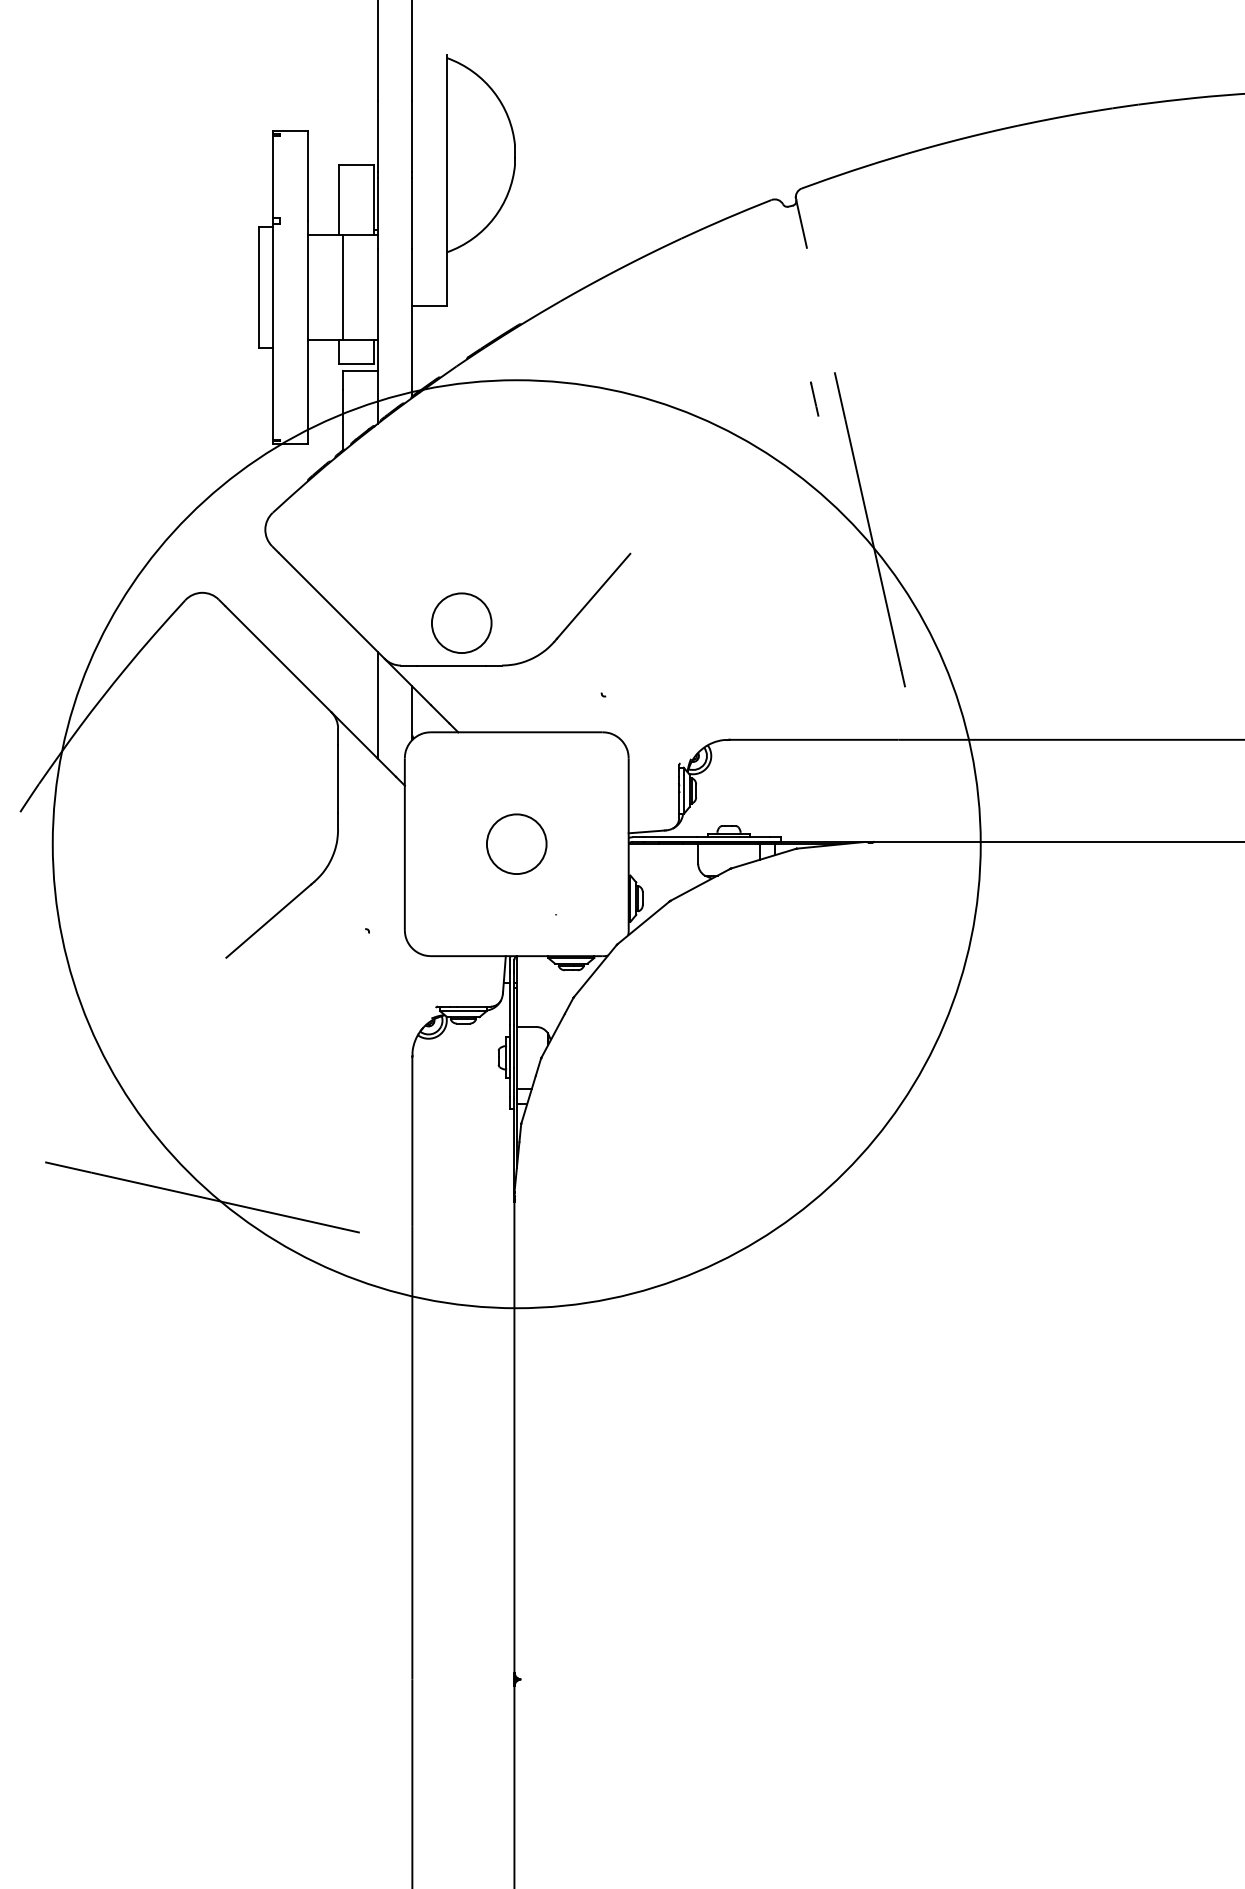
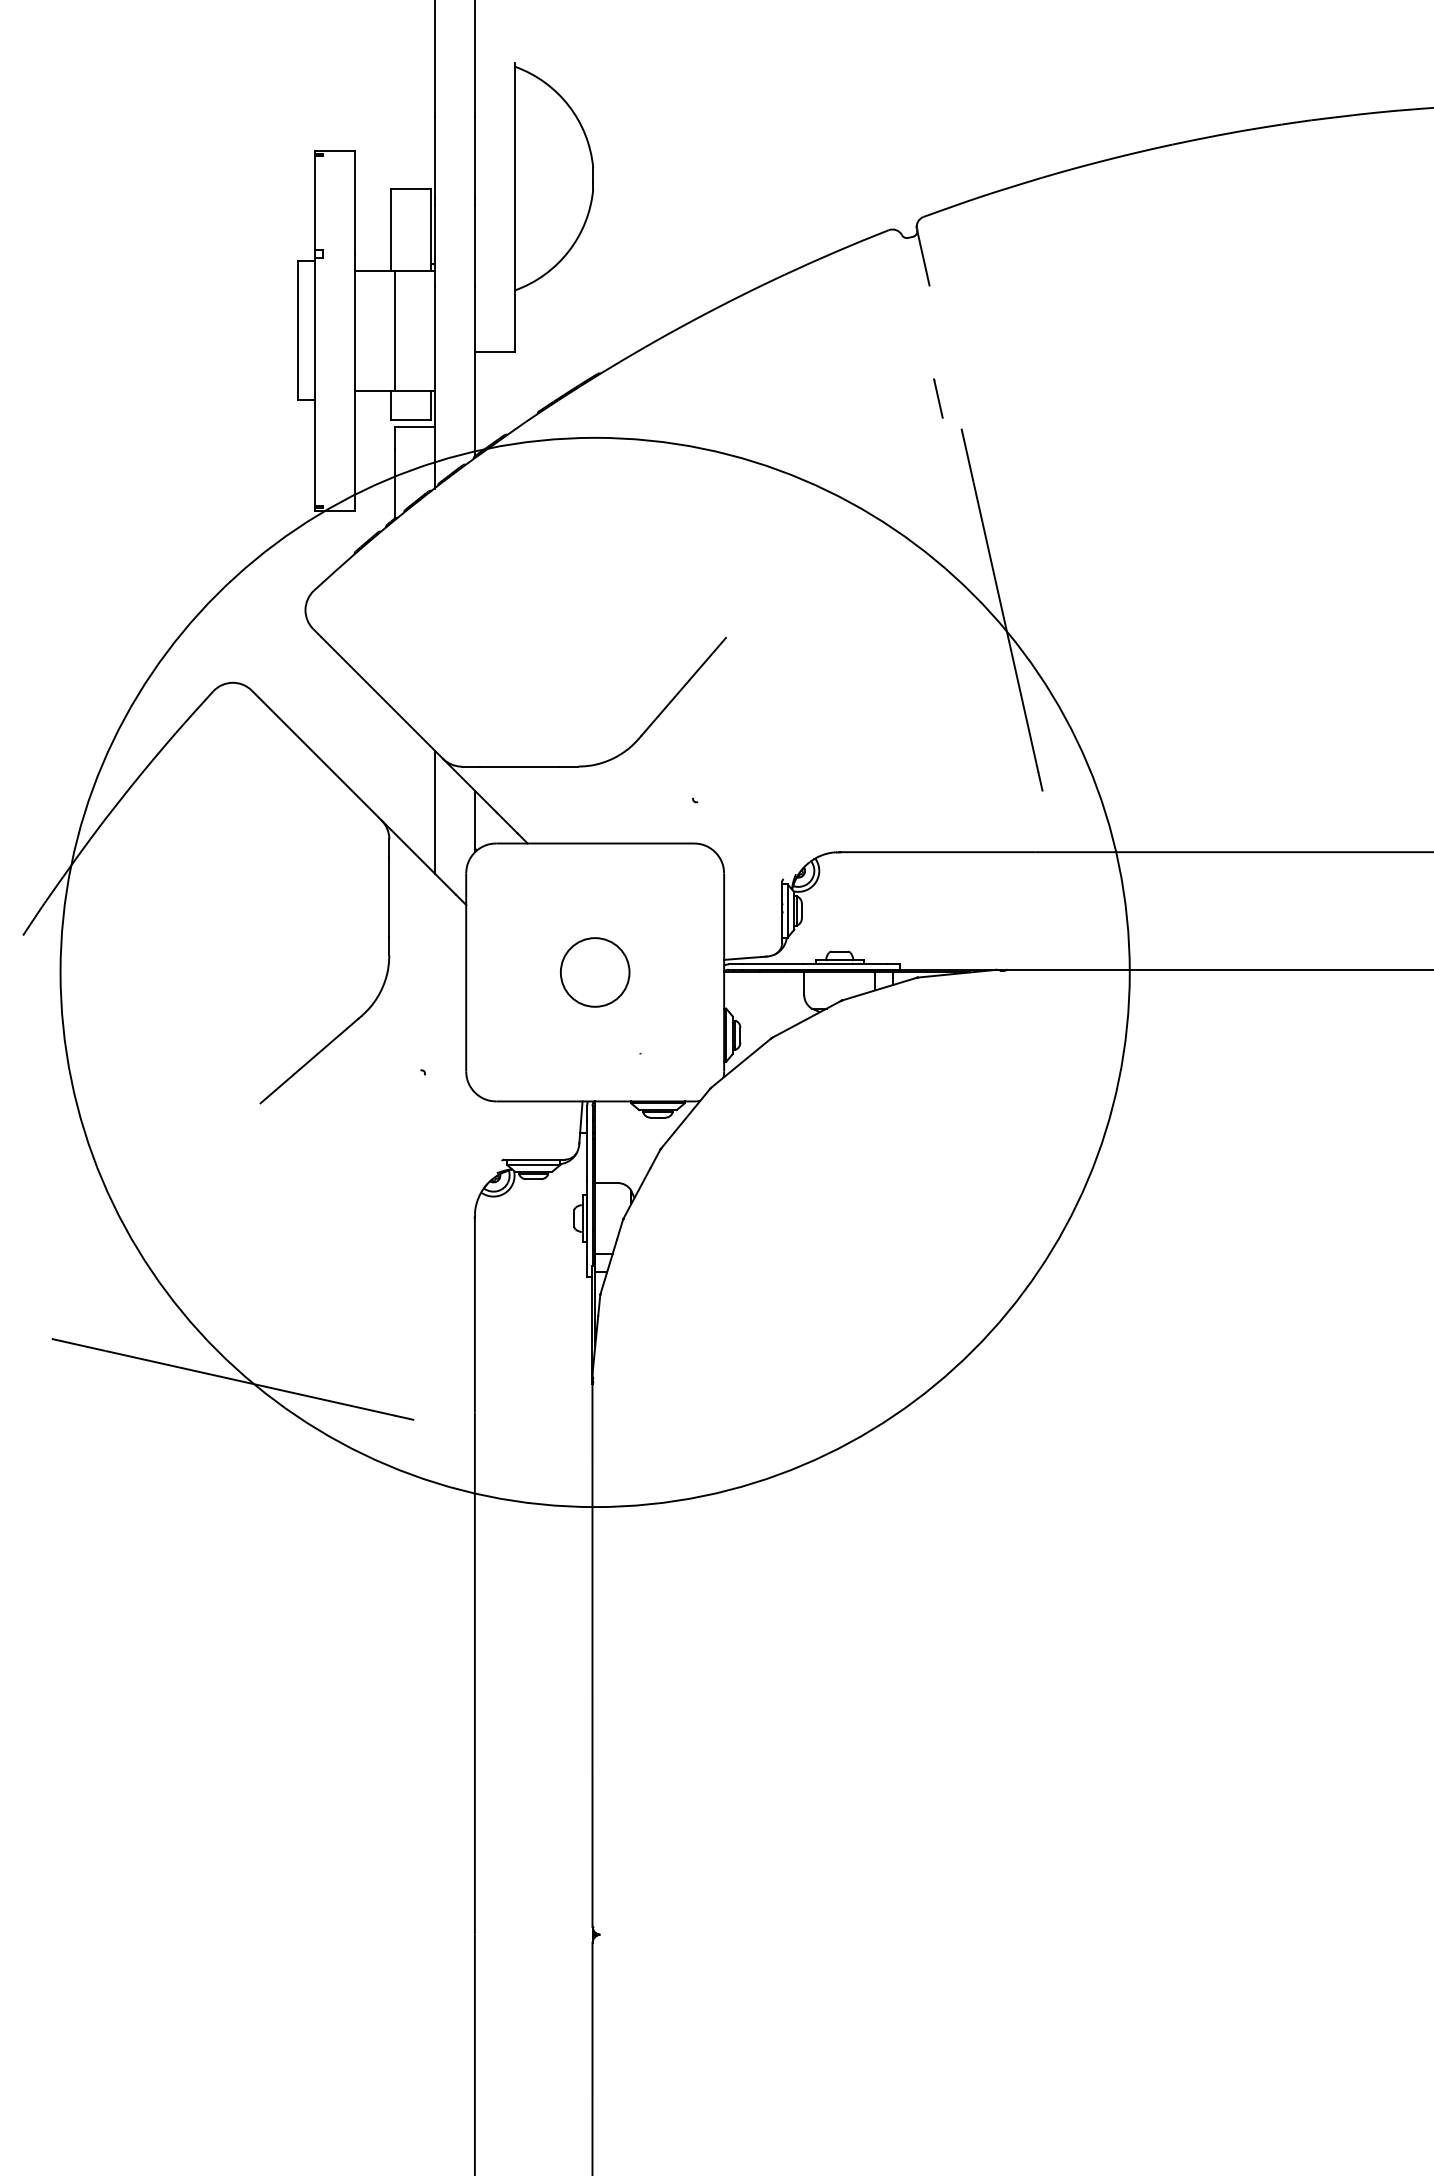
line: (814, 398) -> (938, 397), moved
circle: (461, 622) -> (531, 716), removed

